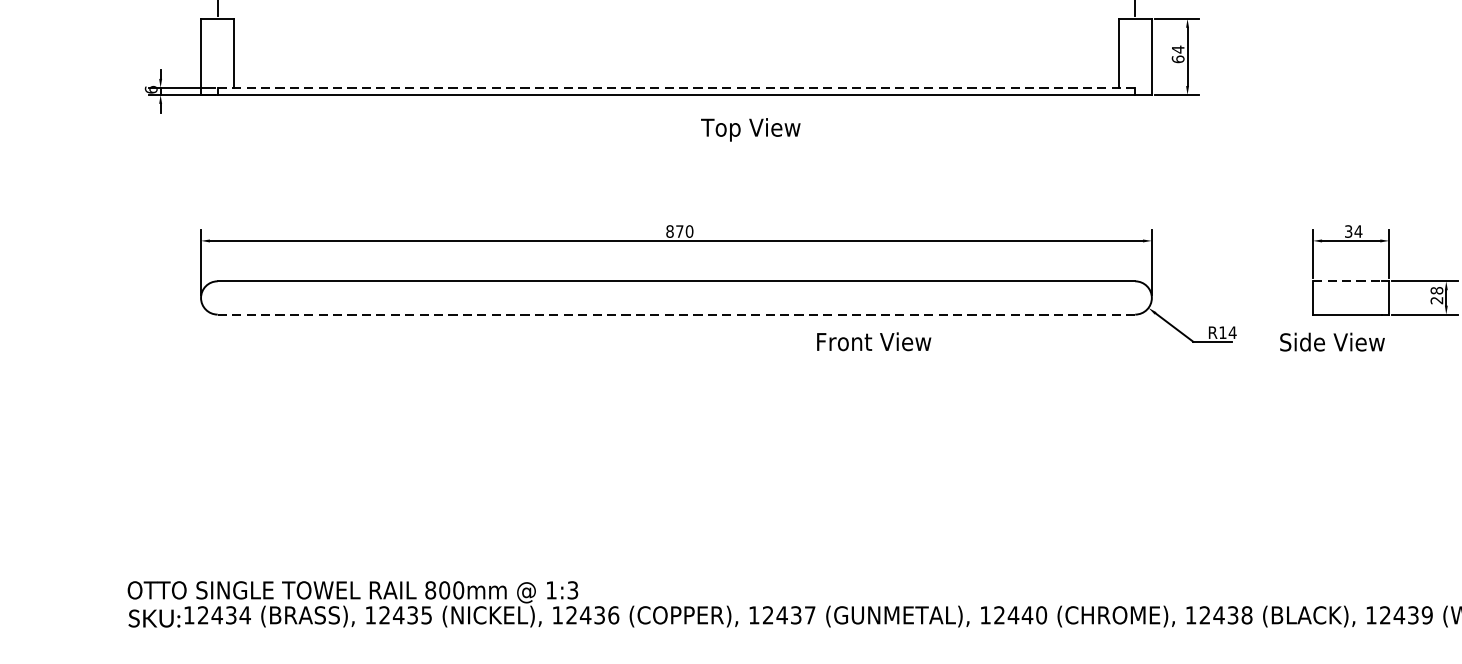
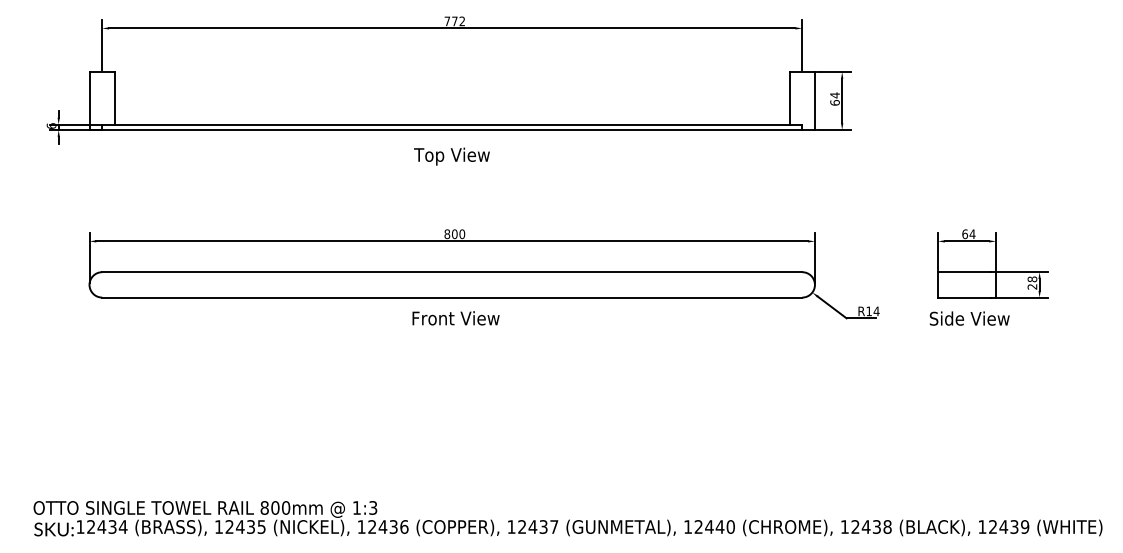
line: (676, 87) -> (452, 124), dashed -> solid
text: (750, 129) -> (451, 156), moved
text: (679, 231) -> (454, 234), 870 -> 800
text: (1347, 231) -> (964, 234), 34 -> 64
line: (1347, 281) -> (964, 272), dashed -> solid
line: (676, 314) -> (452, 297), dashed -> solid
text: (873, 342) -> (455, 318), moved
text: (1332, 342) -> (969, 318), moved

